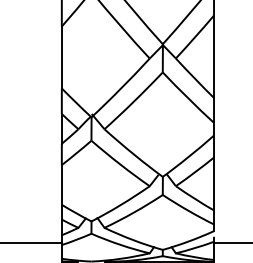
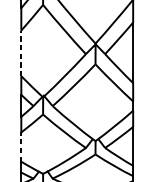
line: (61, 57) -> (21, 53), solid -> dashed
line: (61, 184) -> (21, 146), solid -> dashed

